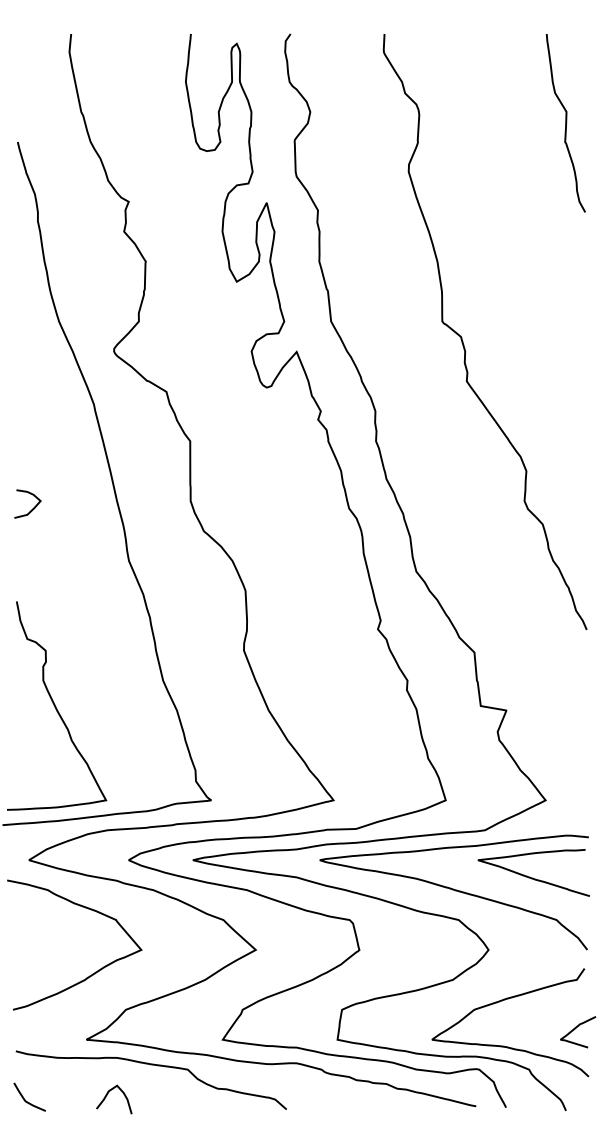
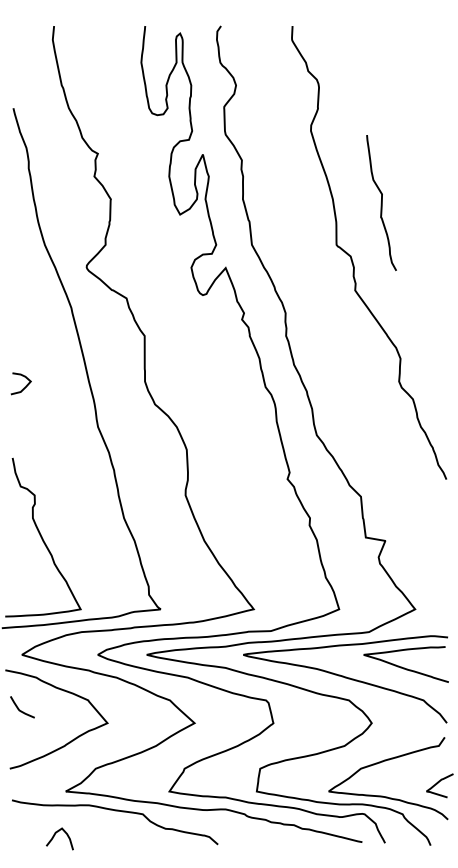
curve: (565, 122) -> (381, 202), moved
curve: (108, 1094) -> (55, 835), moved
curve: (25, 1098) -> (19, 708), moved

